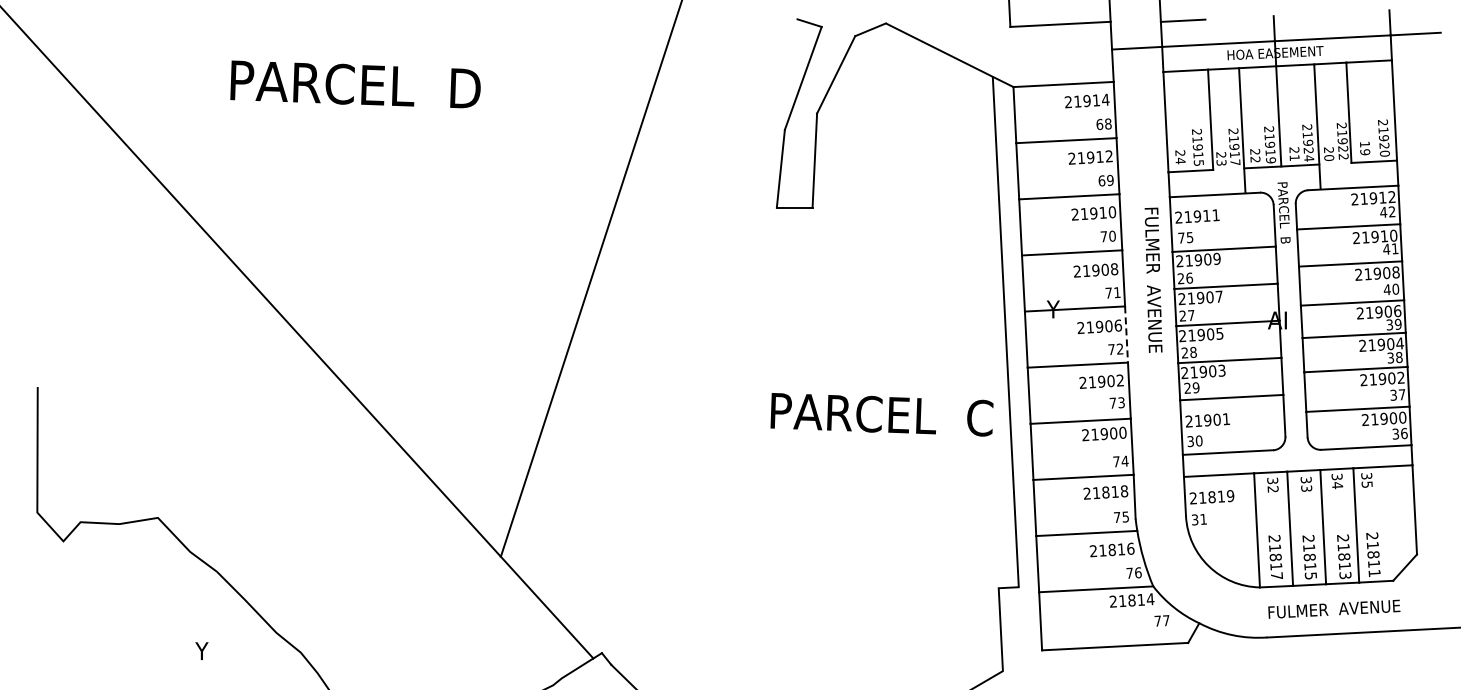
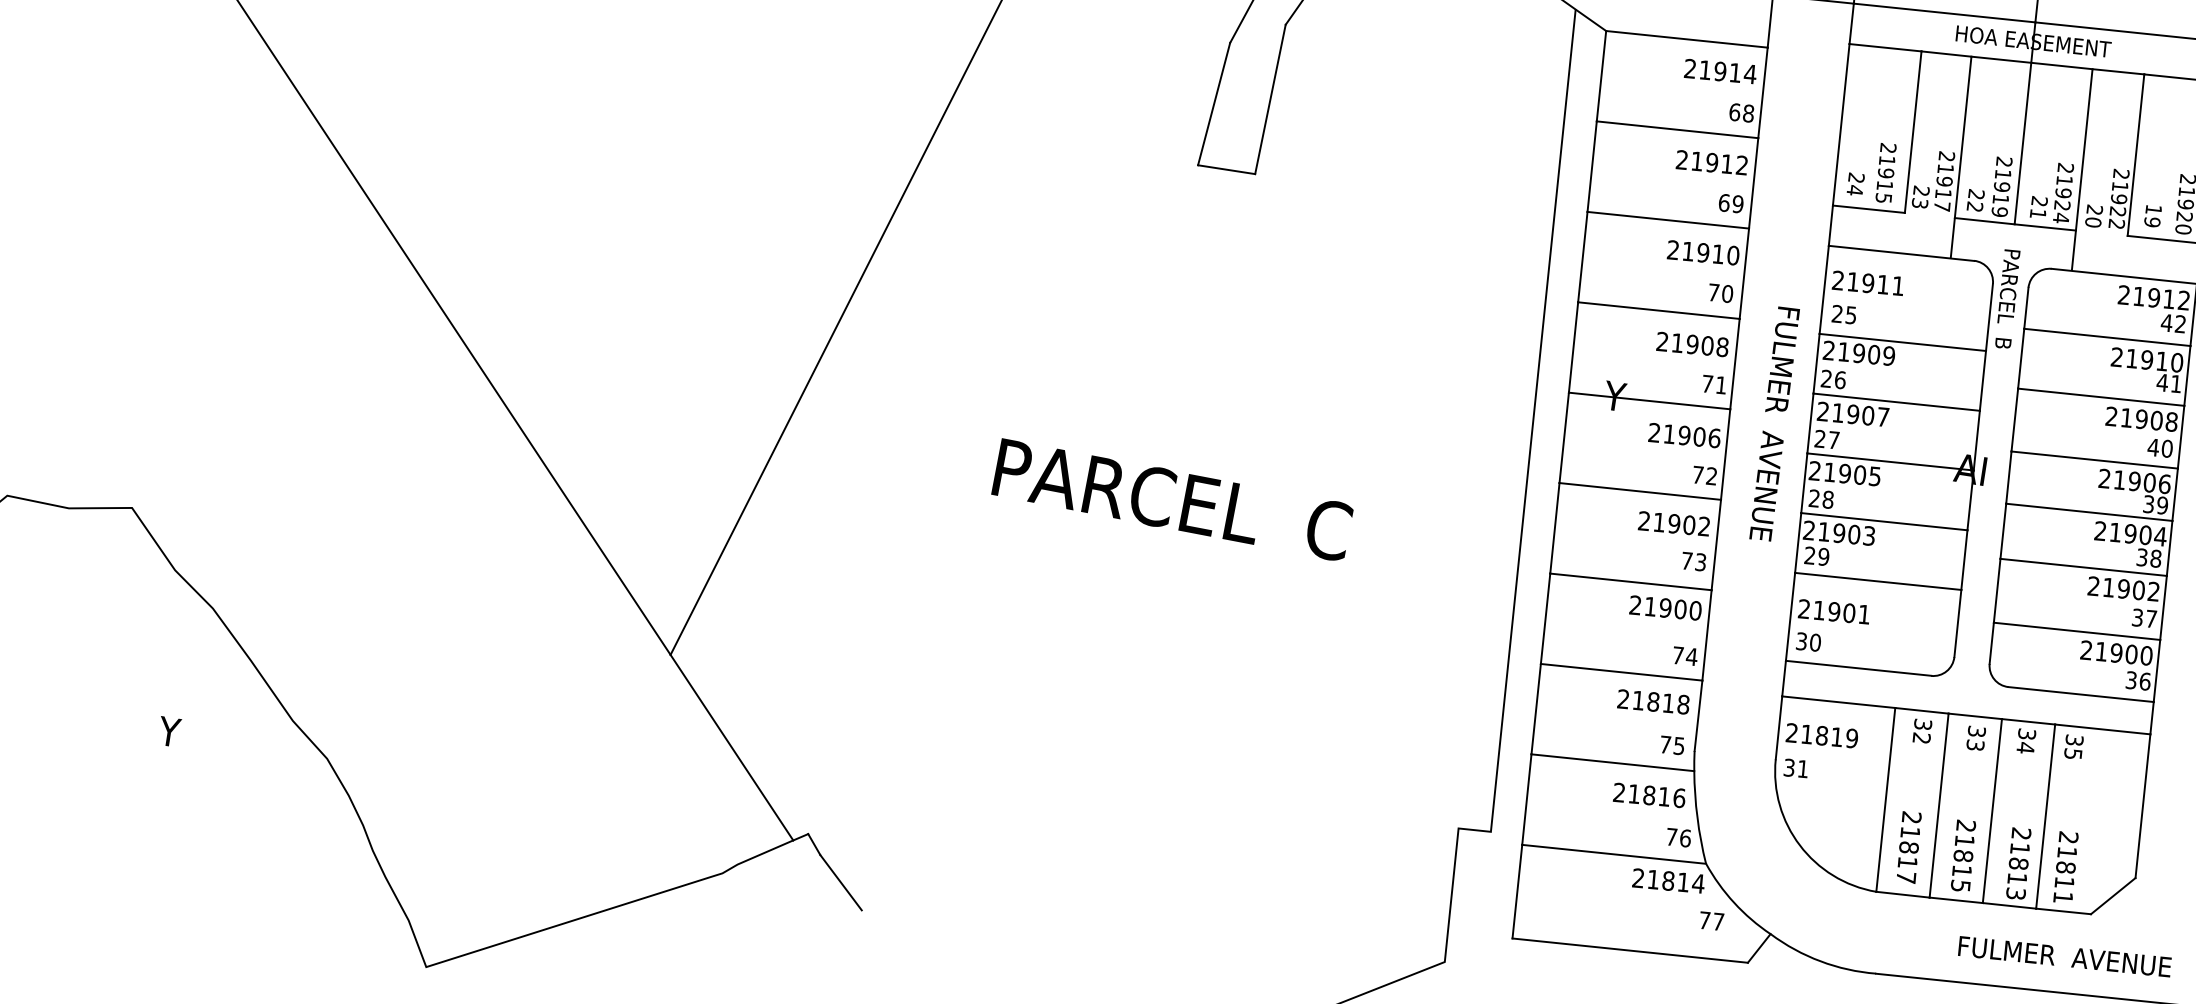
text: (1181, 237) -> (1837, 313), 75 -> 25
text: (1153, 279) -> (1774, 422), moved
line: (1126, 335) -> (1725, 456), dashed -> solid
text: (881, 414) -> (1171, 499), moved
text: (1334, 608) -> (2065, 955), moved

